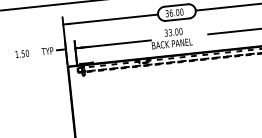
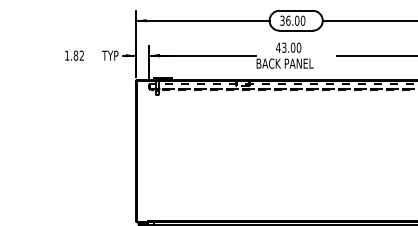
text: (166, 32) -> (278, 47), 33.00 -> 43.00
text: (25, 53) -> (78, 55), 1.50 -> 1.82

